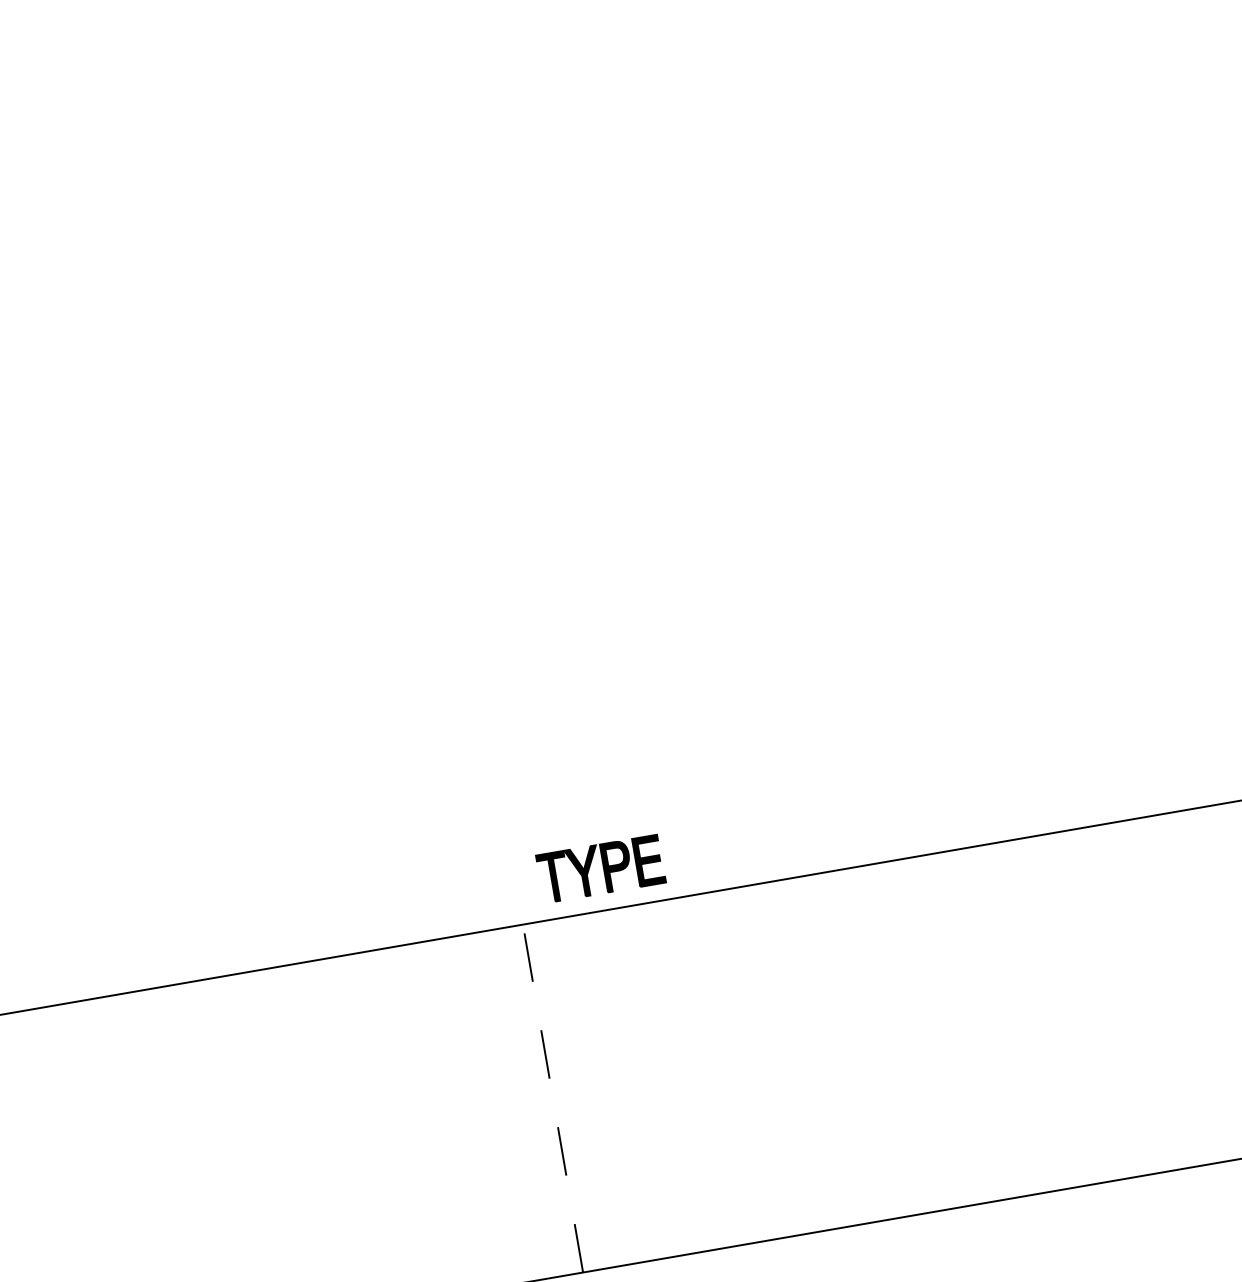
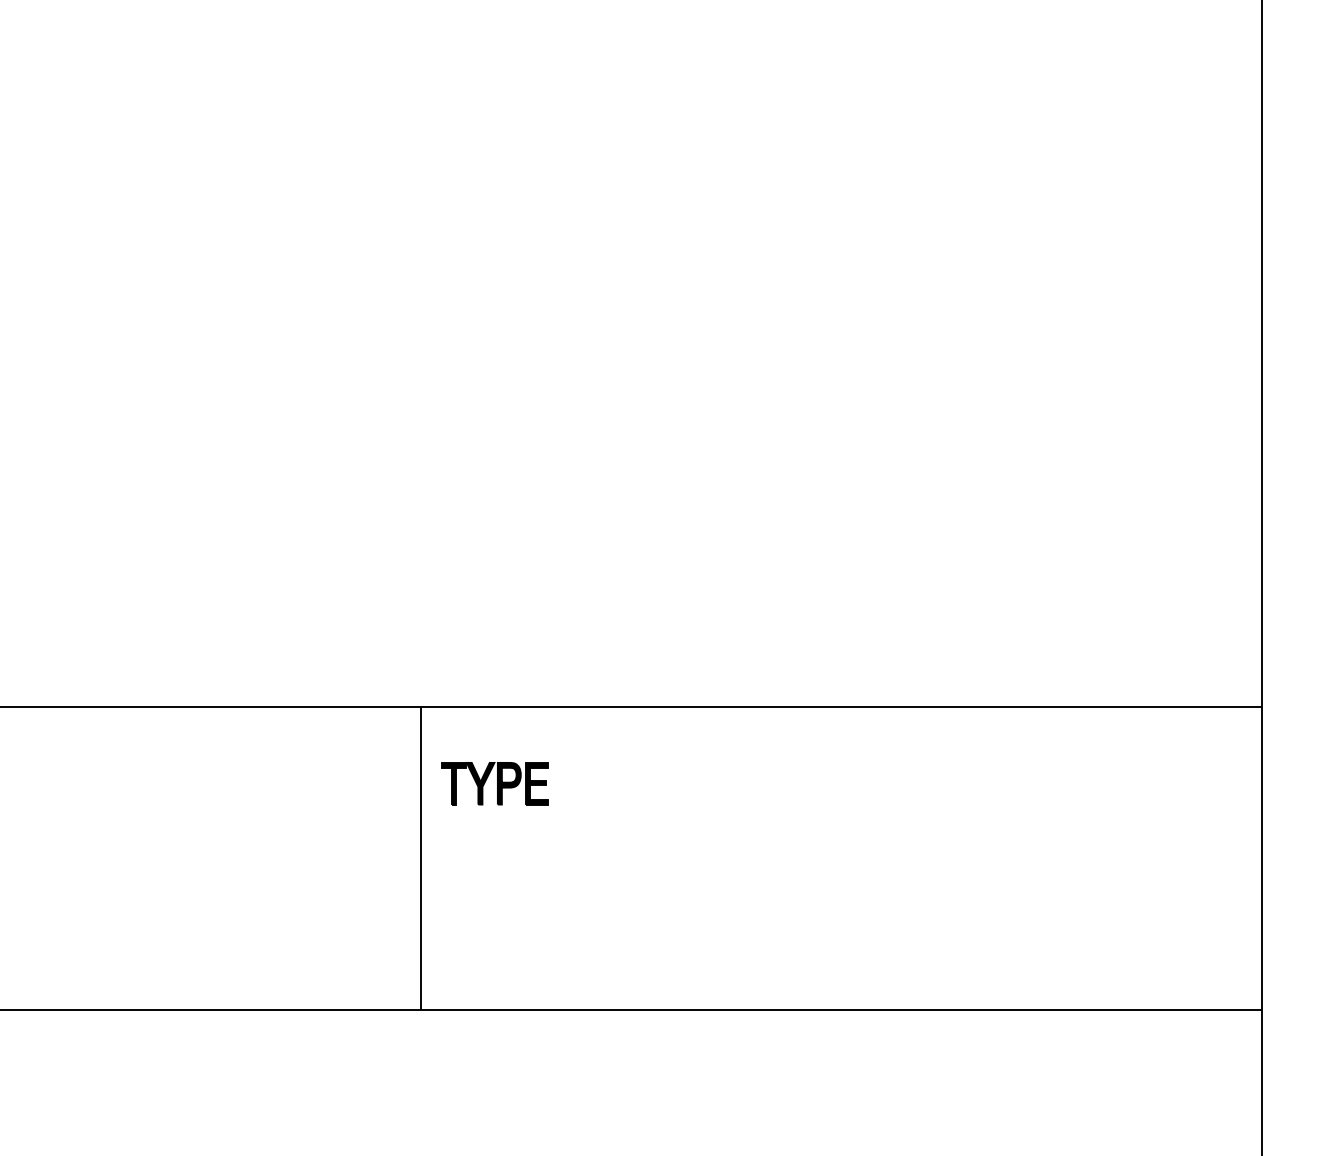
part: (600, 868) -> (494, 783), moved
line: (553, 1098) -> (421, 858), dashed -> solid

